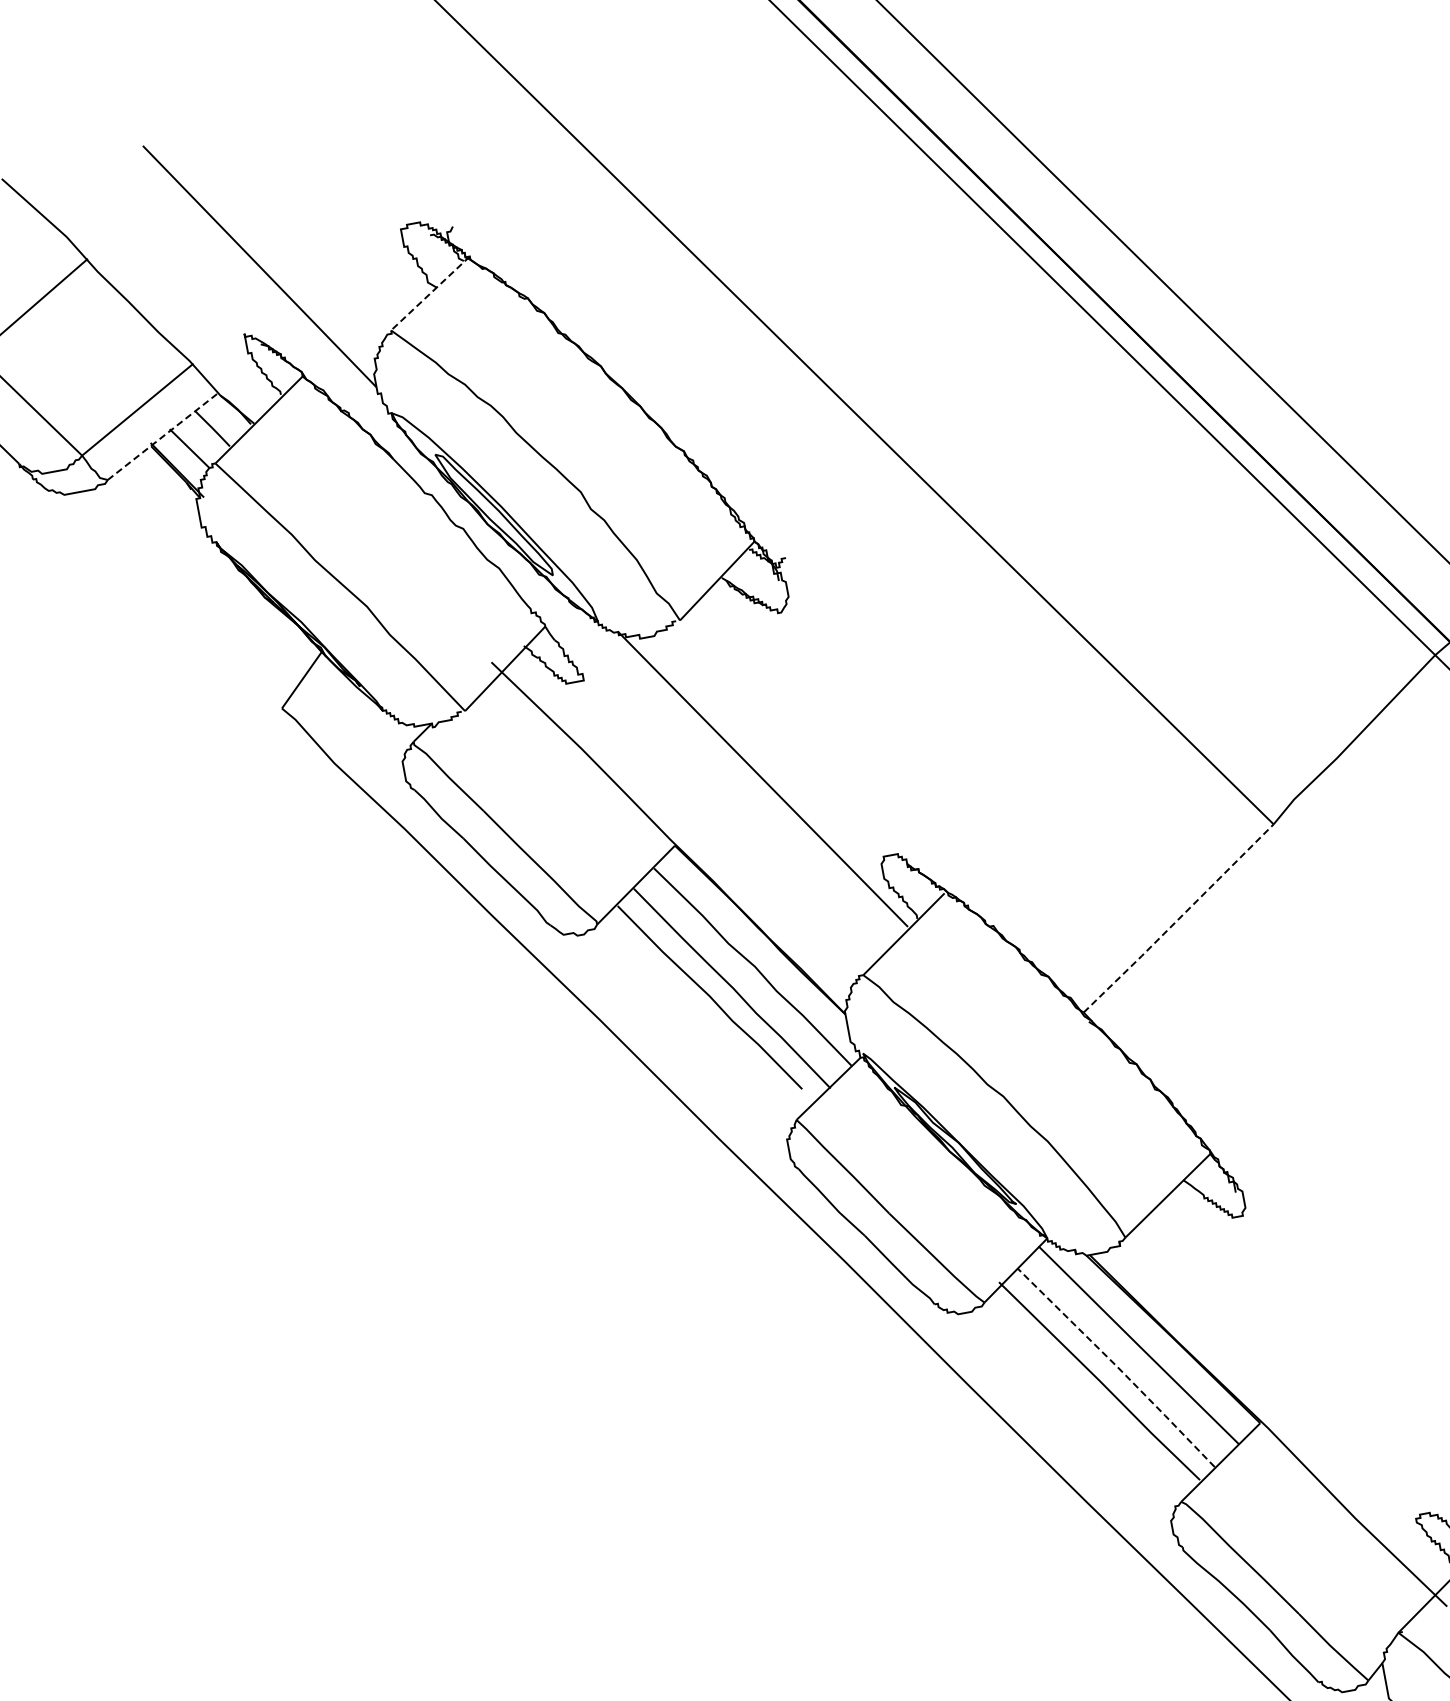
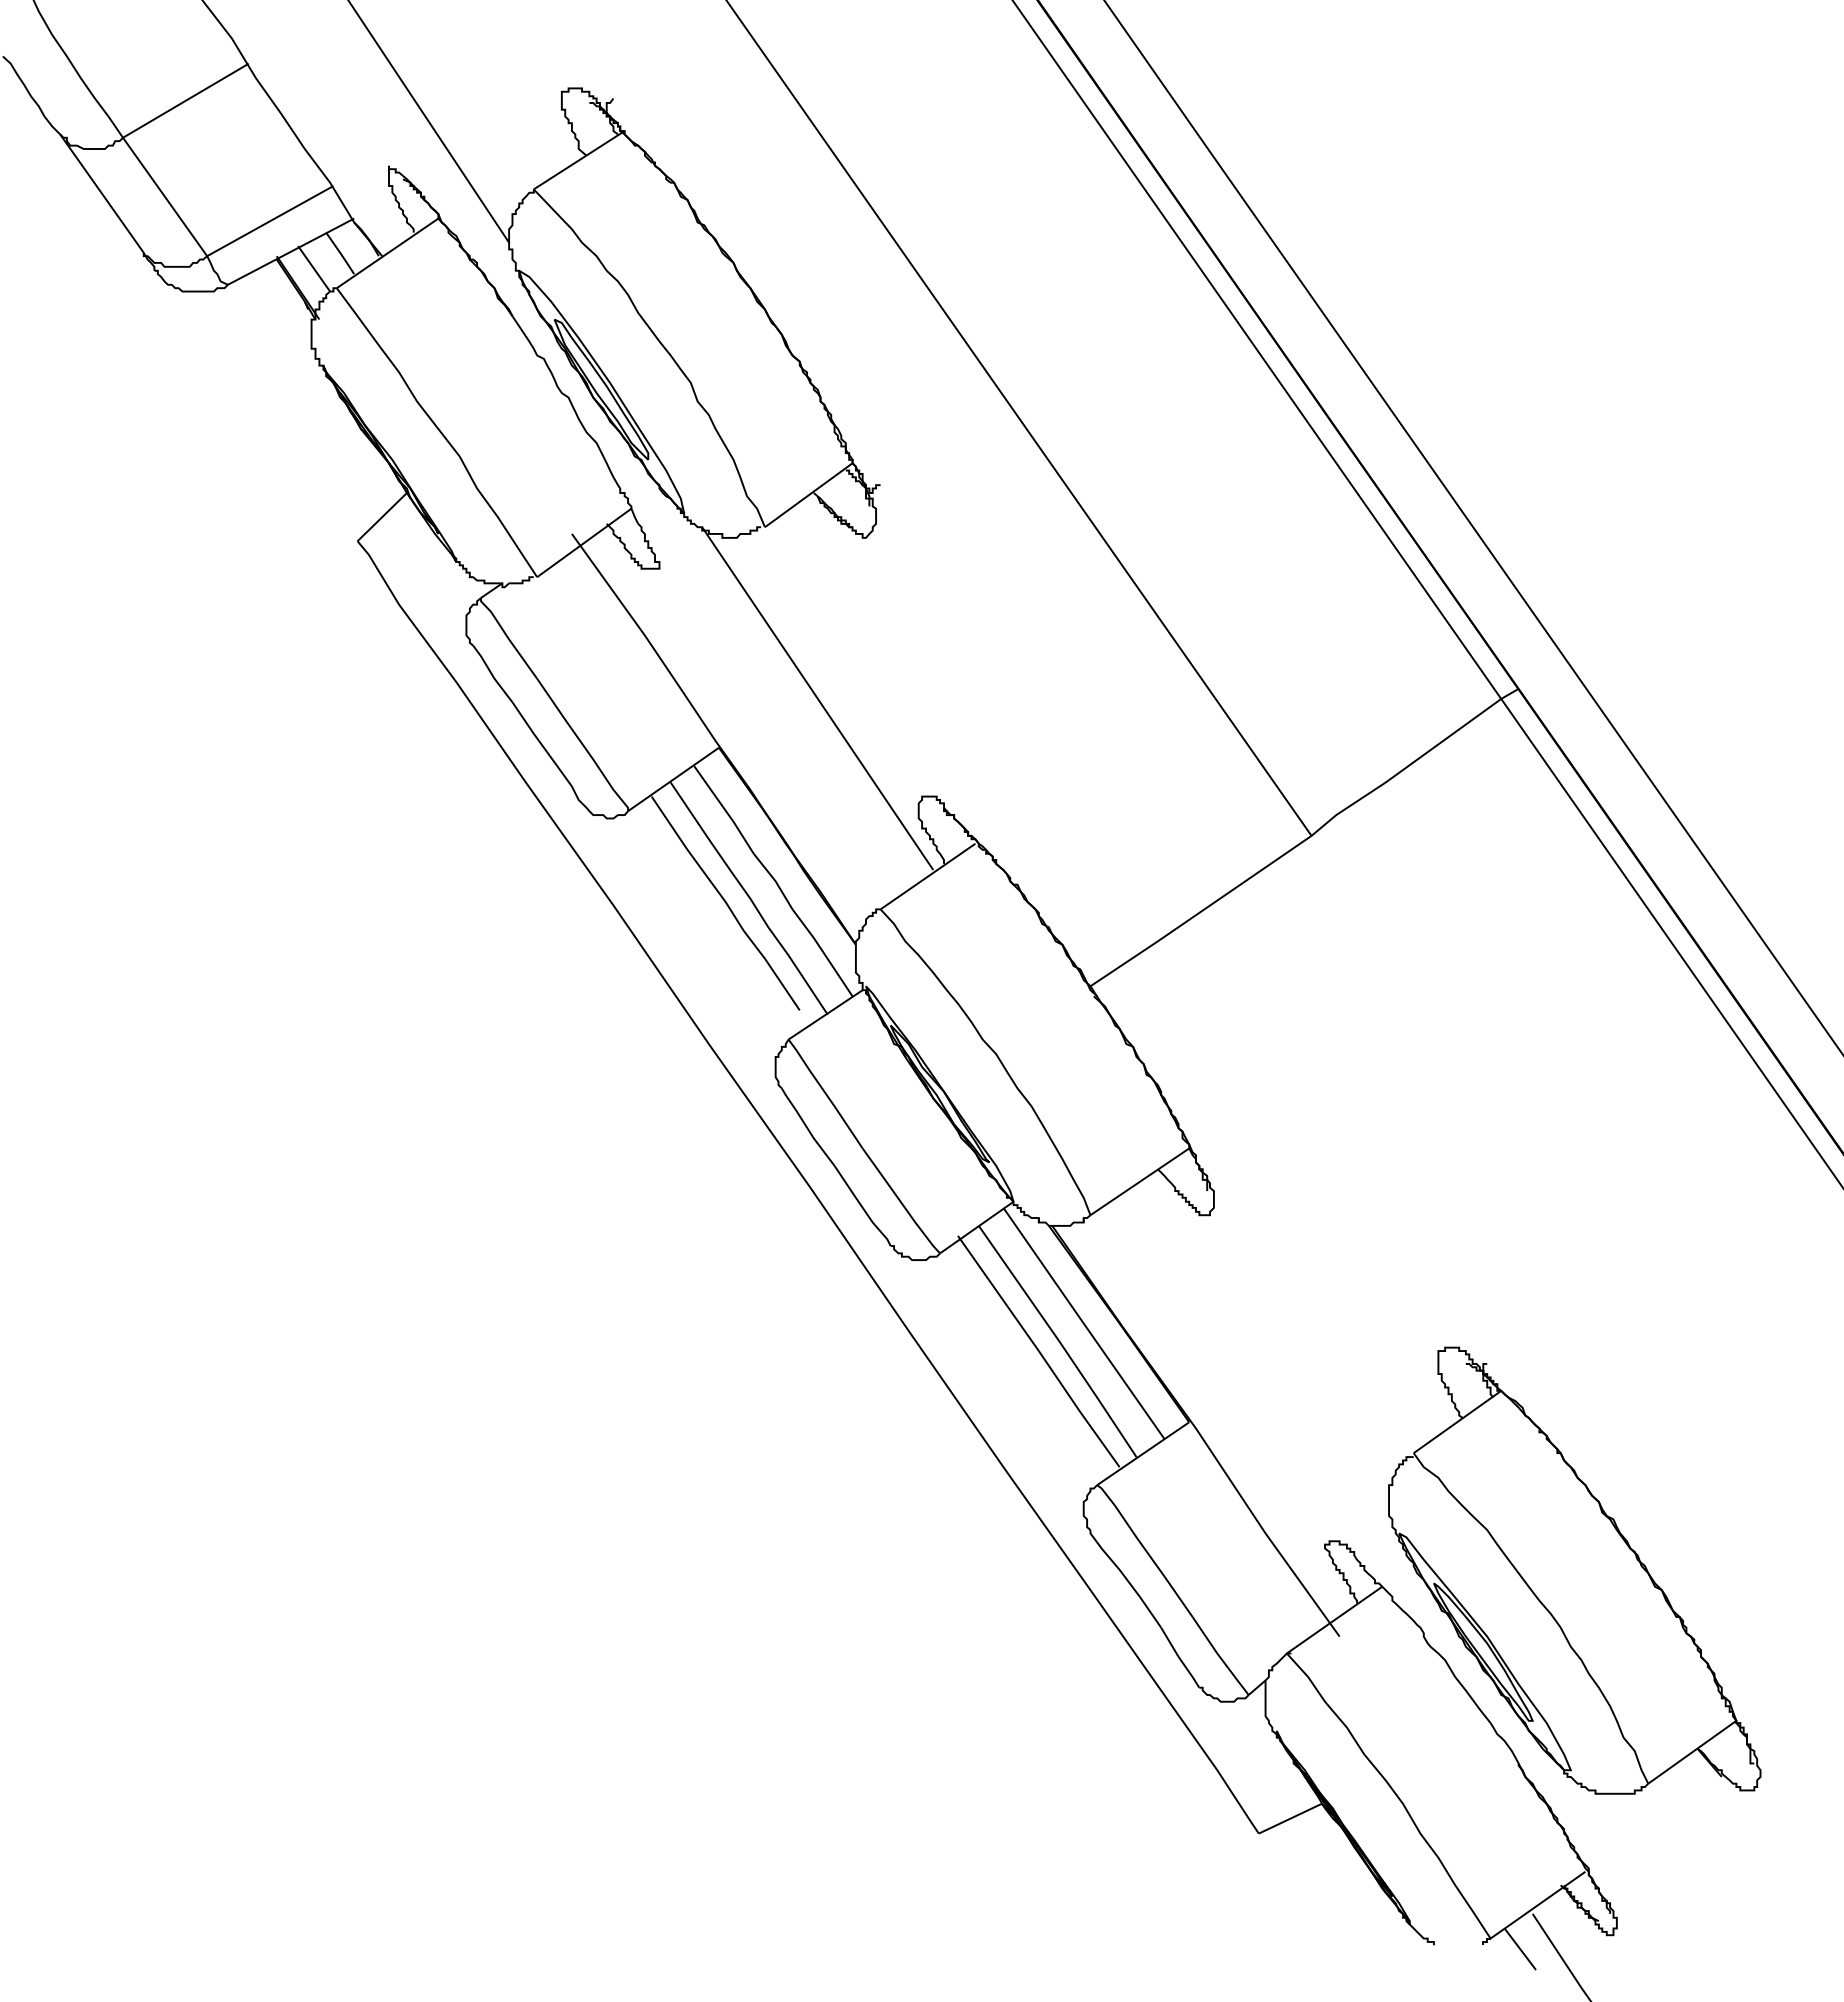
line: (429, 293) -> (578, 160), dashed -> solid
line: (164, 435) -> (291, 251), dashed -> solid
line: (1179, 918) -> (1201, 911), dashed -> solid
line: (1117, 1366) -> (1059, 1340), dashed -> solid

